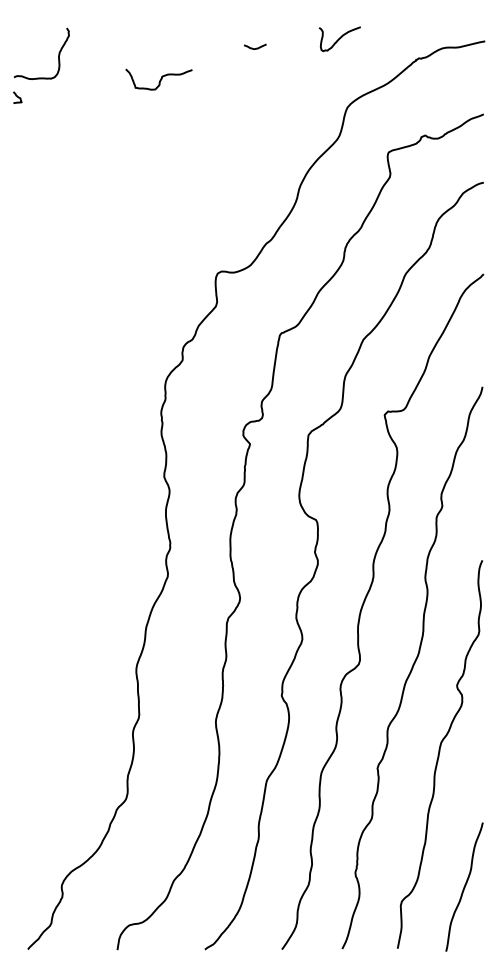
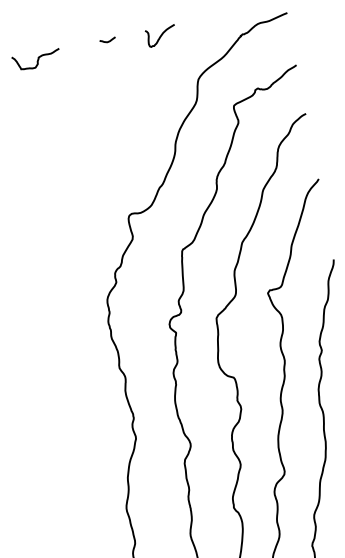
curve: (339, 39) -> (161, 36), moved
curve: (256, 47) -> (108, 40), moved
curve: (159, 80) -> (37, 60), moved

